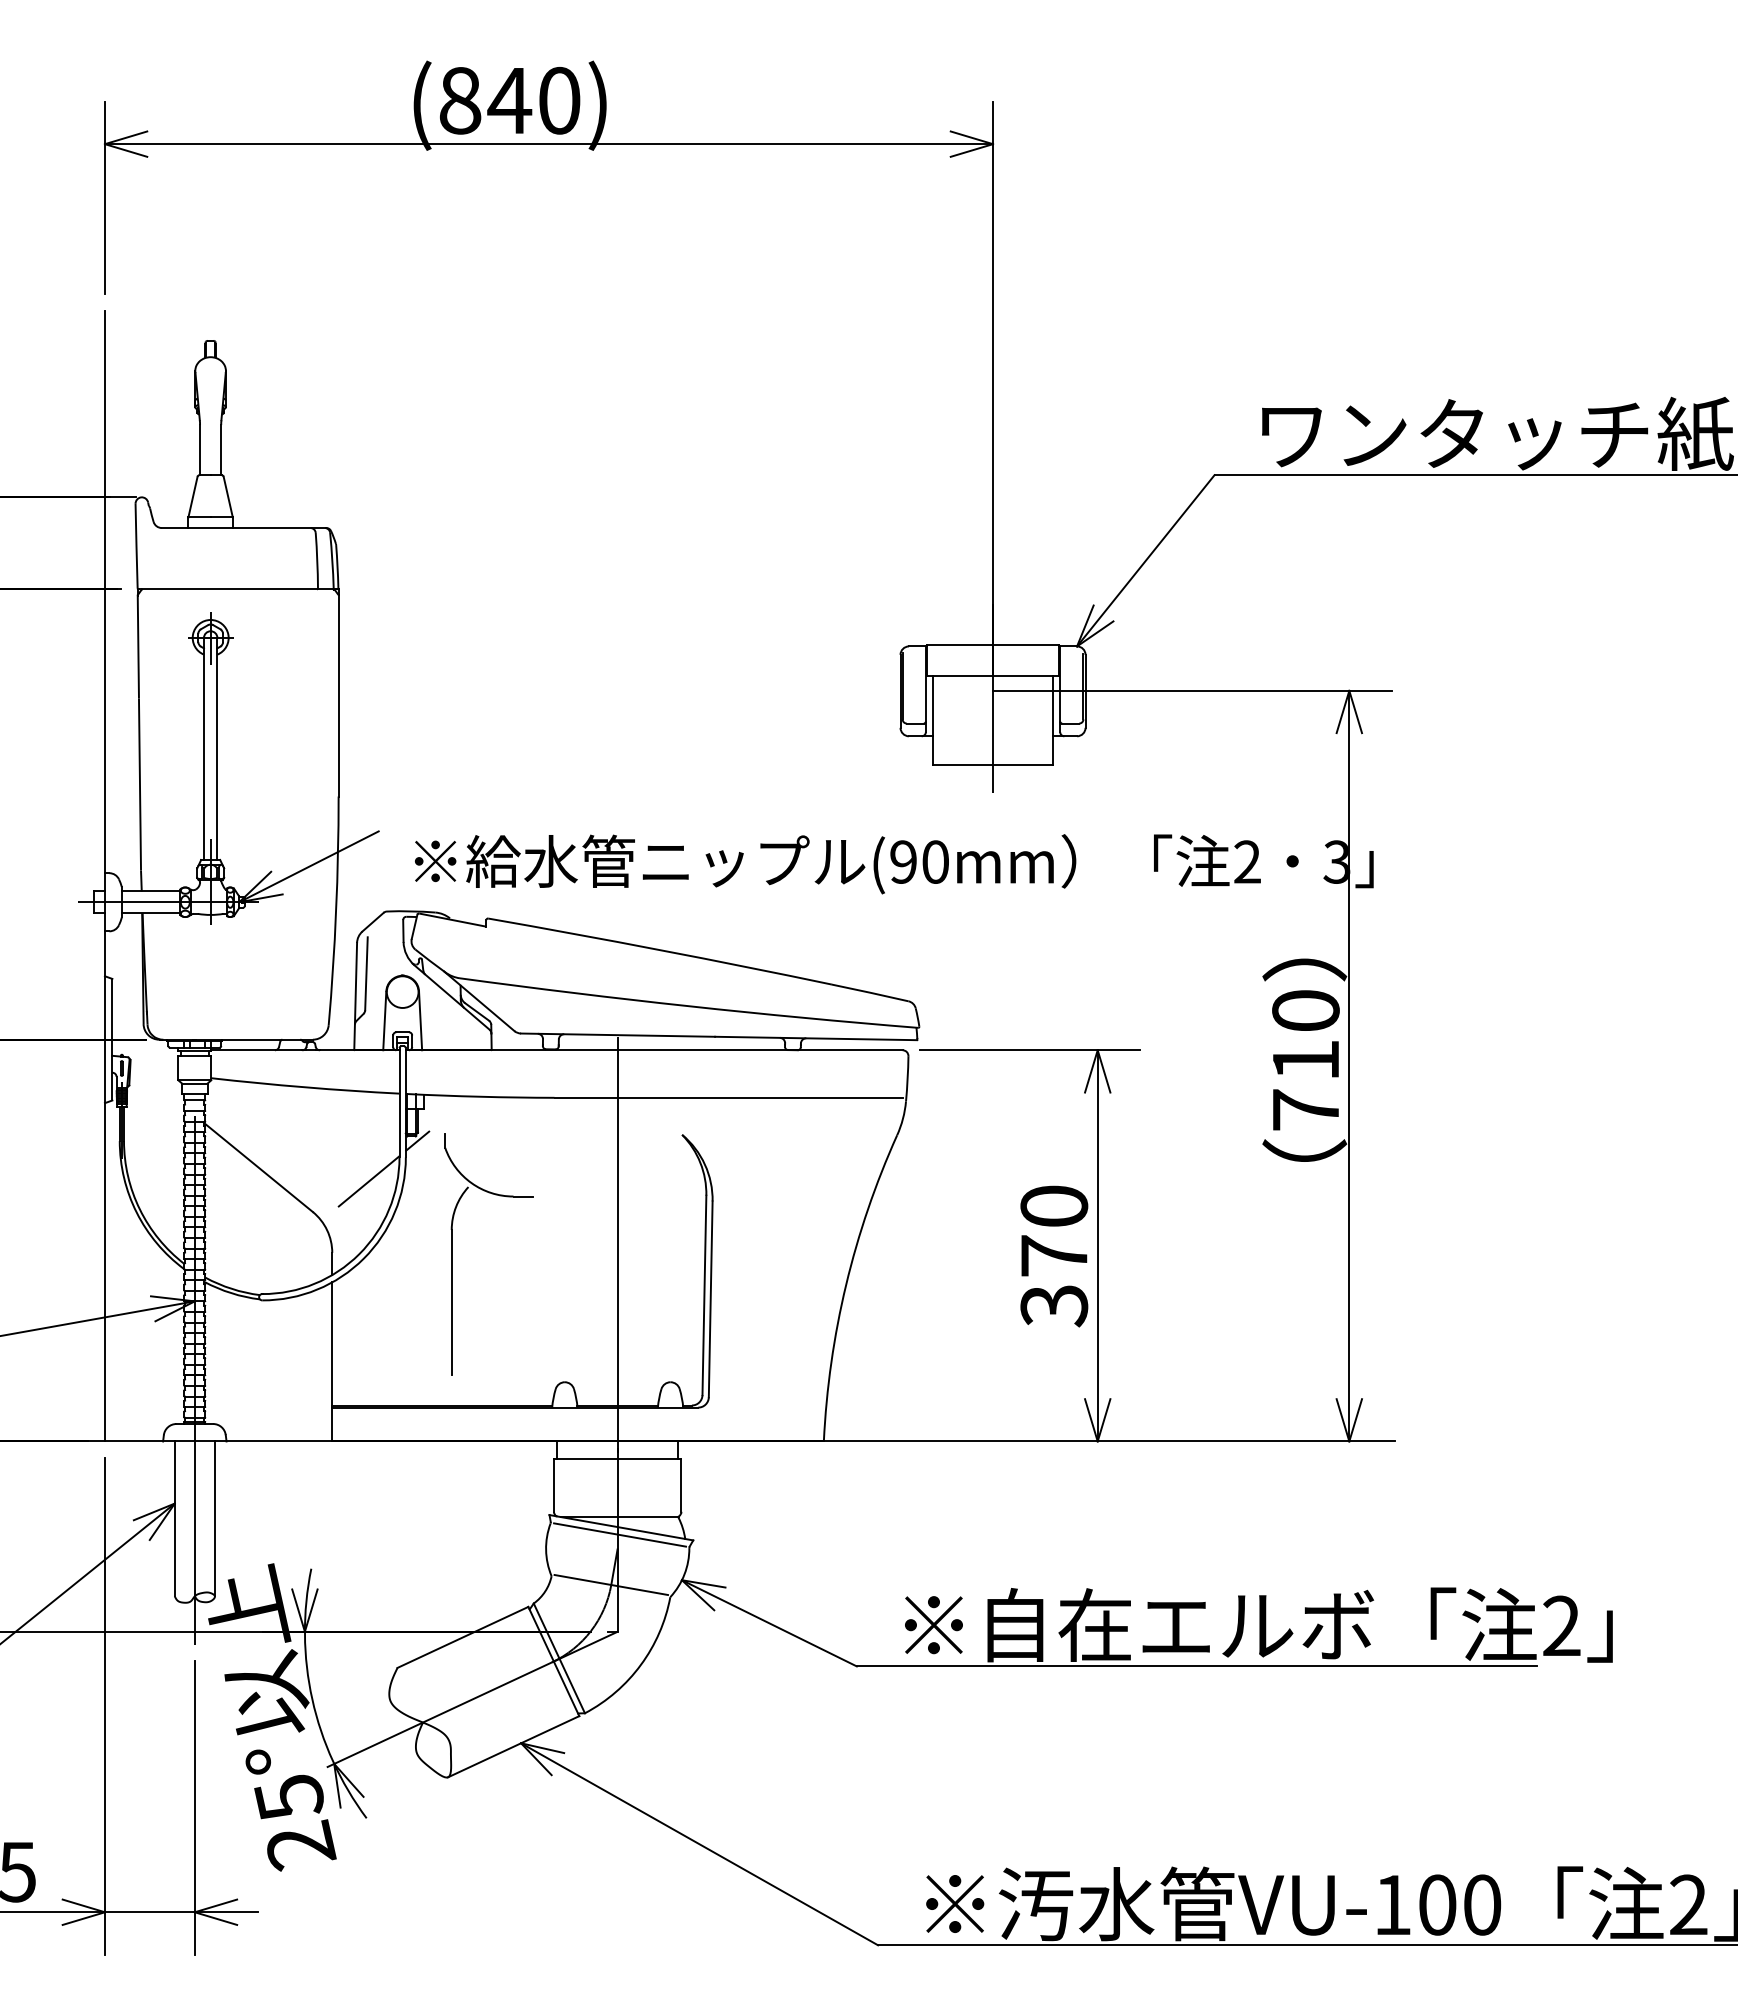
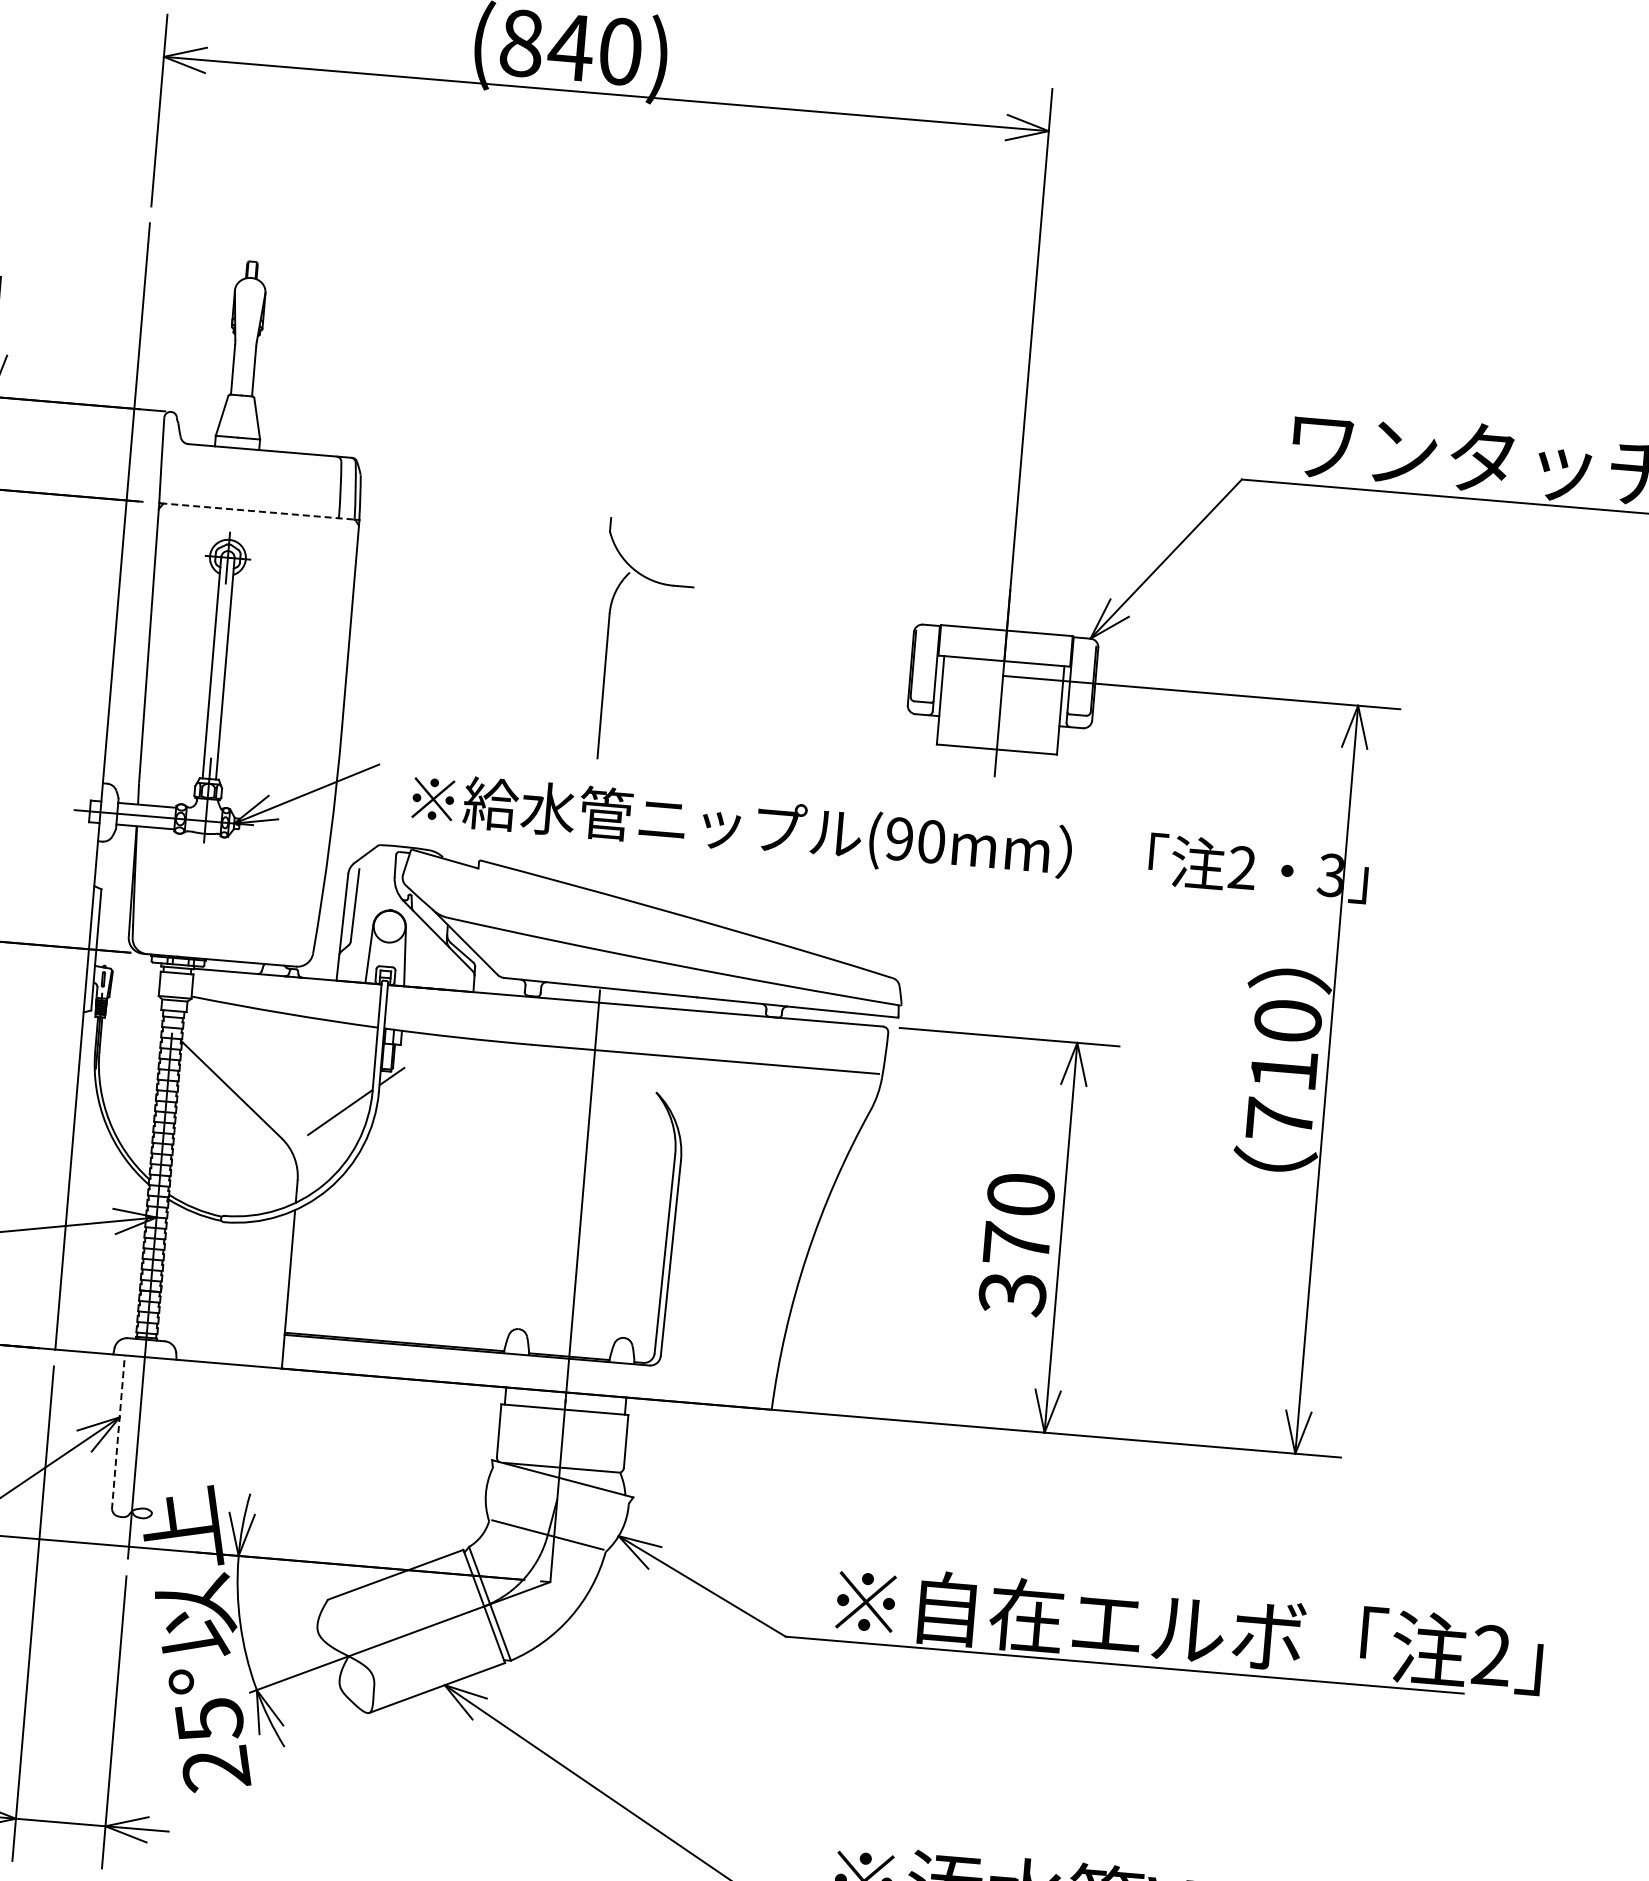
line: (238, 589) -> (259, 511), solid -> dashed
part: (452, 1254) -> (608, 638), moved
line: (174, 1518) -> (118, 1432), solid -> dashed
line: (214, 1518) -> (158, 1435), removed
line: (620, 1534) -> (561, 1485), removed

